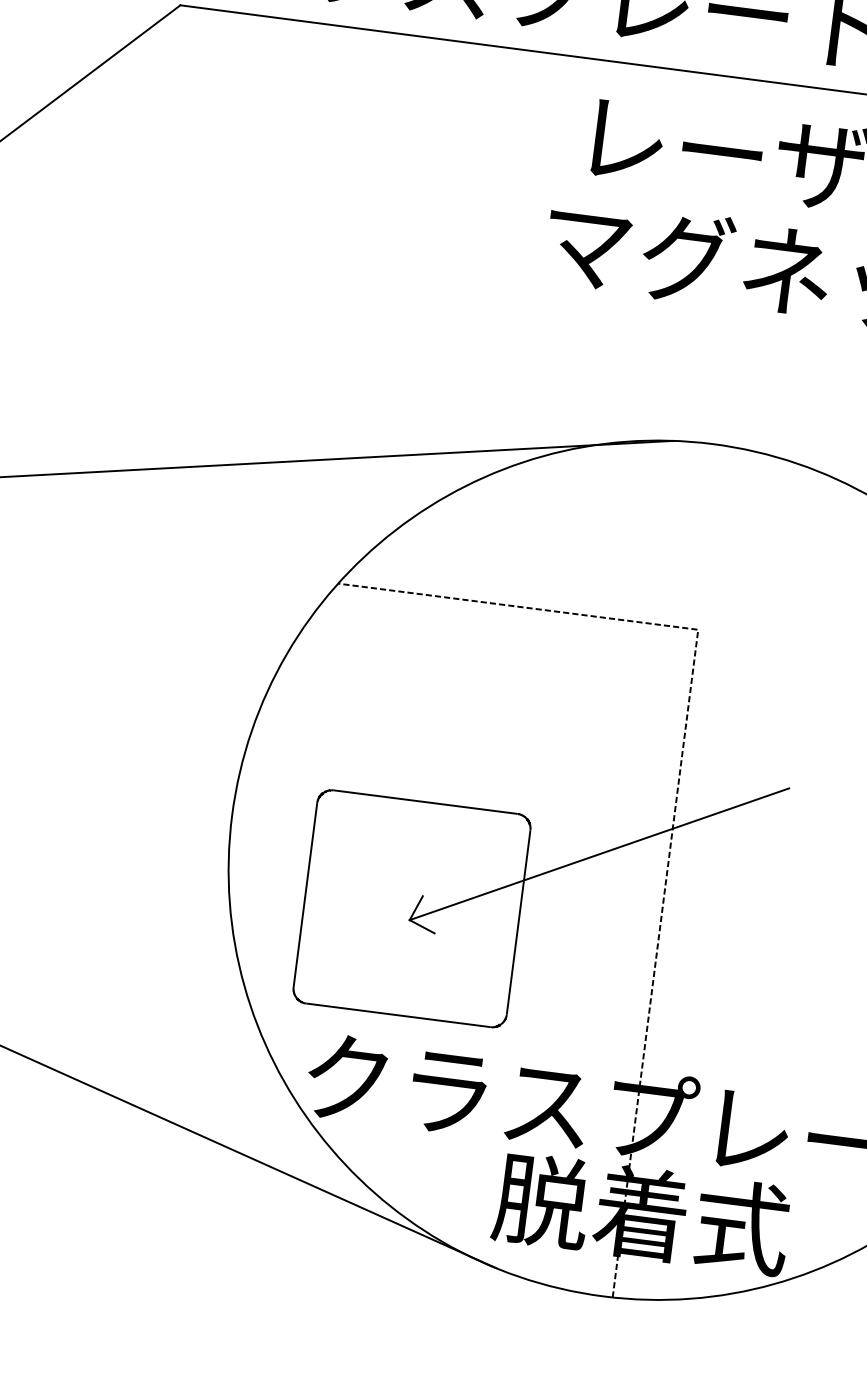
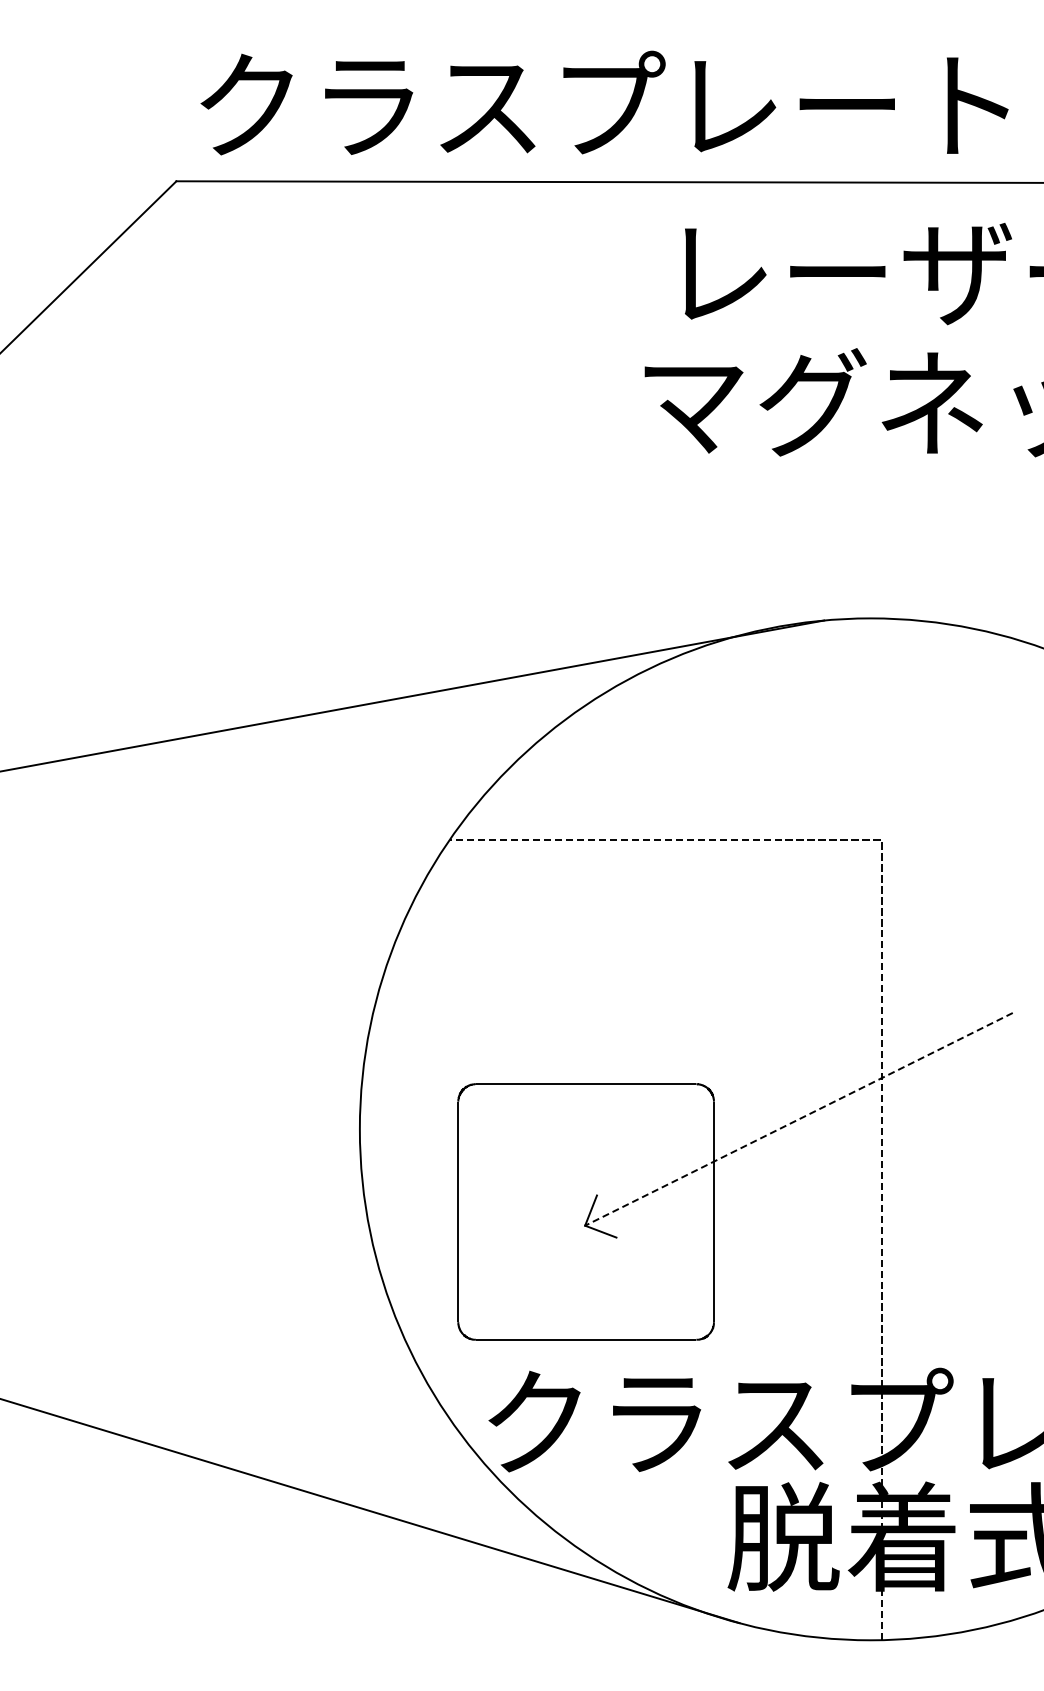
line: (599, 854) -> (798, 1119), solid -> dashed

